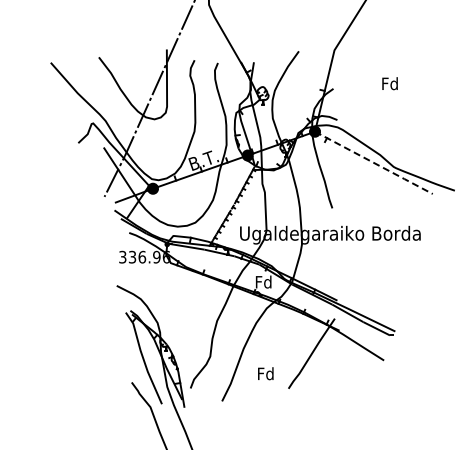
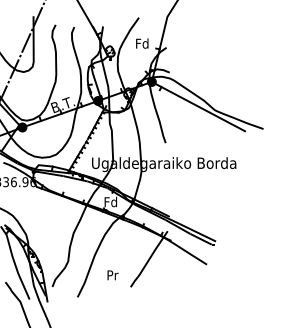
text: (389, 83) -> (141, 43), moved
line: (374, 163) -> (199, 107), dashed -> solid
text: (265, 373) -> (112, 275), Fd -> Pr

